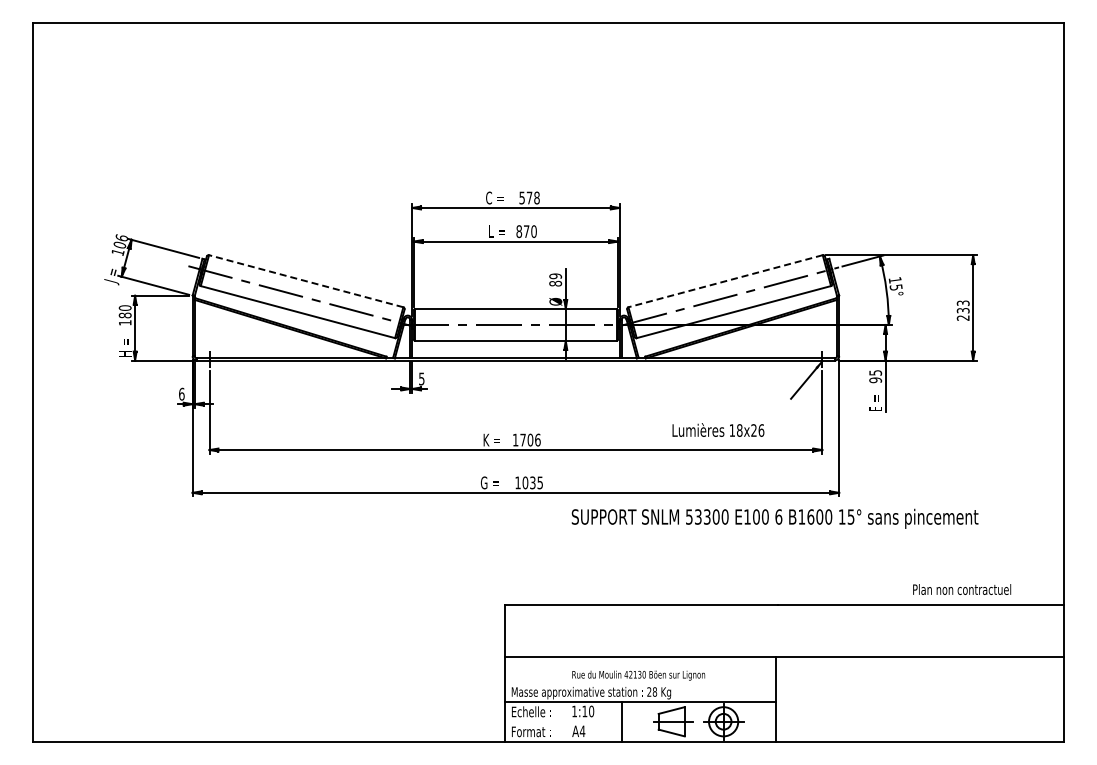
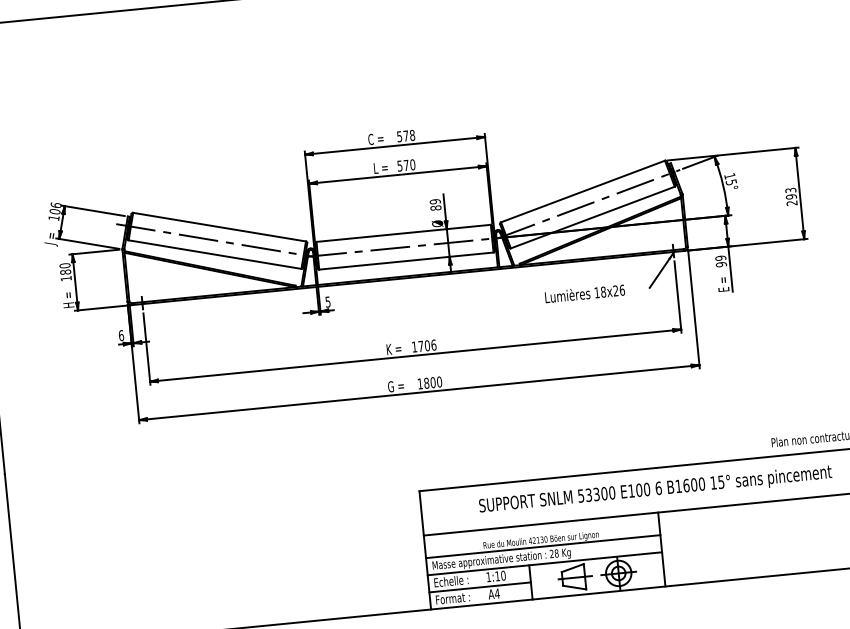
text: (519, 231) -> (400, 165), 870 -> 570
line: (306, 281) -> (219, 227), dashed -> solid
line: (725, 281) -> (582, 191), dashed -> solid
text: (963, 310) -> (791, 196), 233 -> 293
text: (875, 372) -> (720, 257), 95 -> 99
text: (718, 429) -> (585, 293), moved
text: (532, 482) -> (432, 382), 1035 -> 1800
text: (774, 518) -> (655, 490), moved
line: (640, 682) -> (543, 546), added
line: (563, 722) -> (480, 587), added

